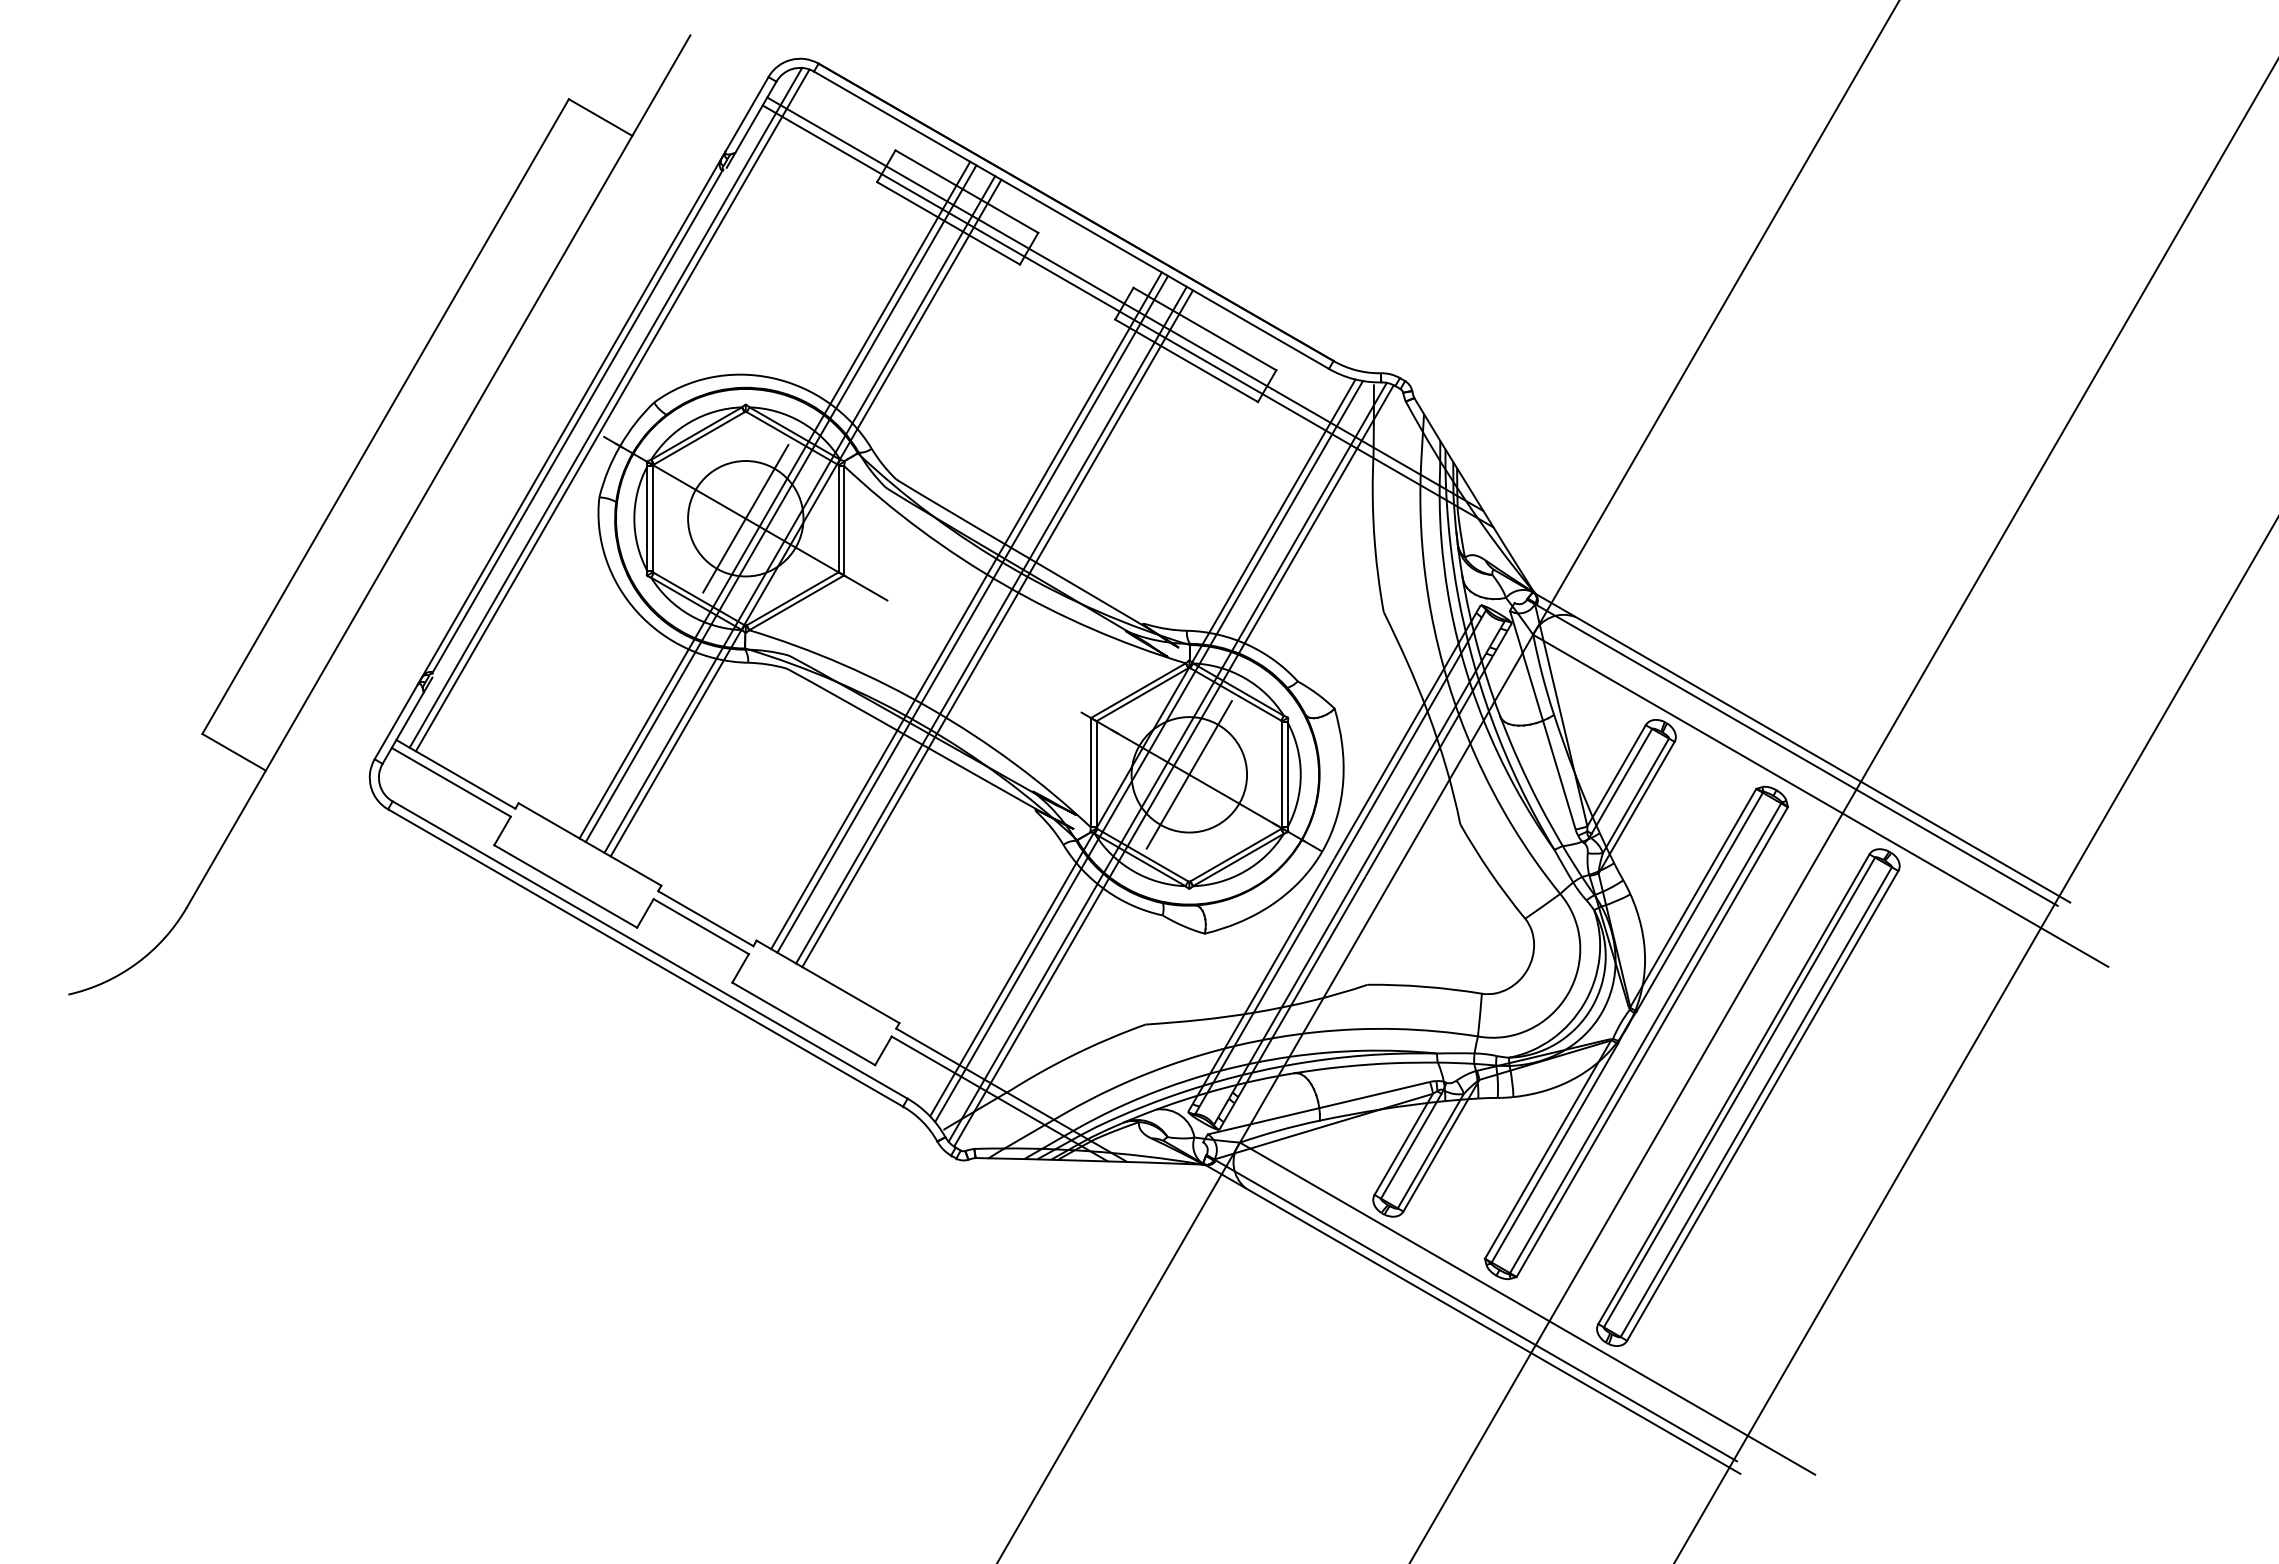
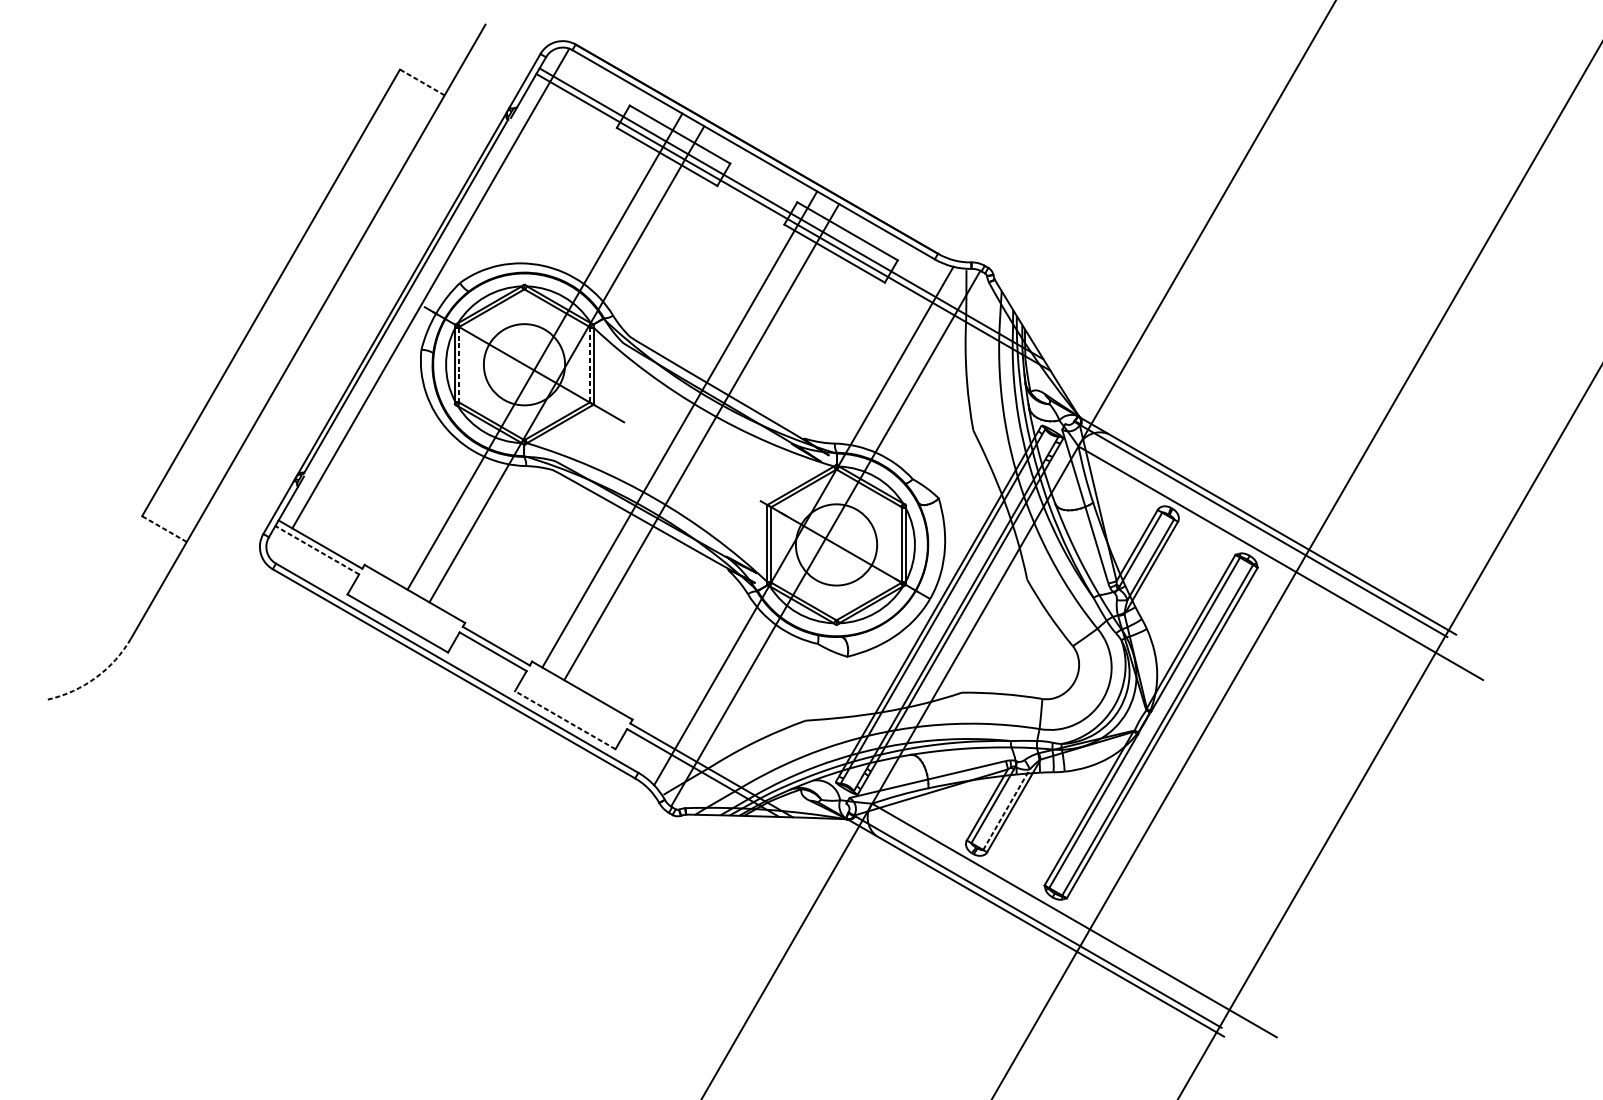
line: (600, 117) -> (422, 82), solid -> dashed
line: (605, 407) -> (425, 286), removed
line: (780, 503) -> (548, 354), removed
line: (799, 514) -> (562, 361), removed
line: (652, 518) -> (458, 364), solid -> dashed
line: (745, 518) -> (524, 364), removed
line: (838, 518) -> (589, 364), solid -> dashed
line: (972, 614) -> (683, 432), removed
line: (991, 624) -> (697, 439), removed
line: (1148, 751) -> (807, 528), removed
line: (234, 752) -> (164, 529), solid -> dashed
line: (1167, 761) -> (821, 535), removed
line: (1188, 774) -> (835, 544), removed
line: (451, 782) -> (317, 550), solid -> dashed
arc: (136, 963) -> (95, 677), solid -> dashed
line: (803, 1023) -> (565, 719), solid -> dashed
part: (1748, 1097) -> (1229, 771), removed
line: (1431, 1150) -> (1006, 809), solid -> dashed

